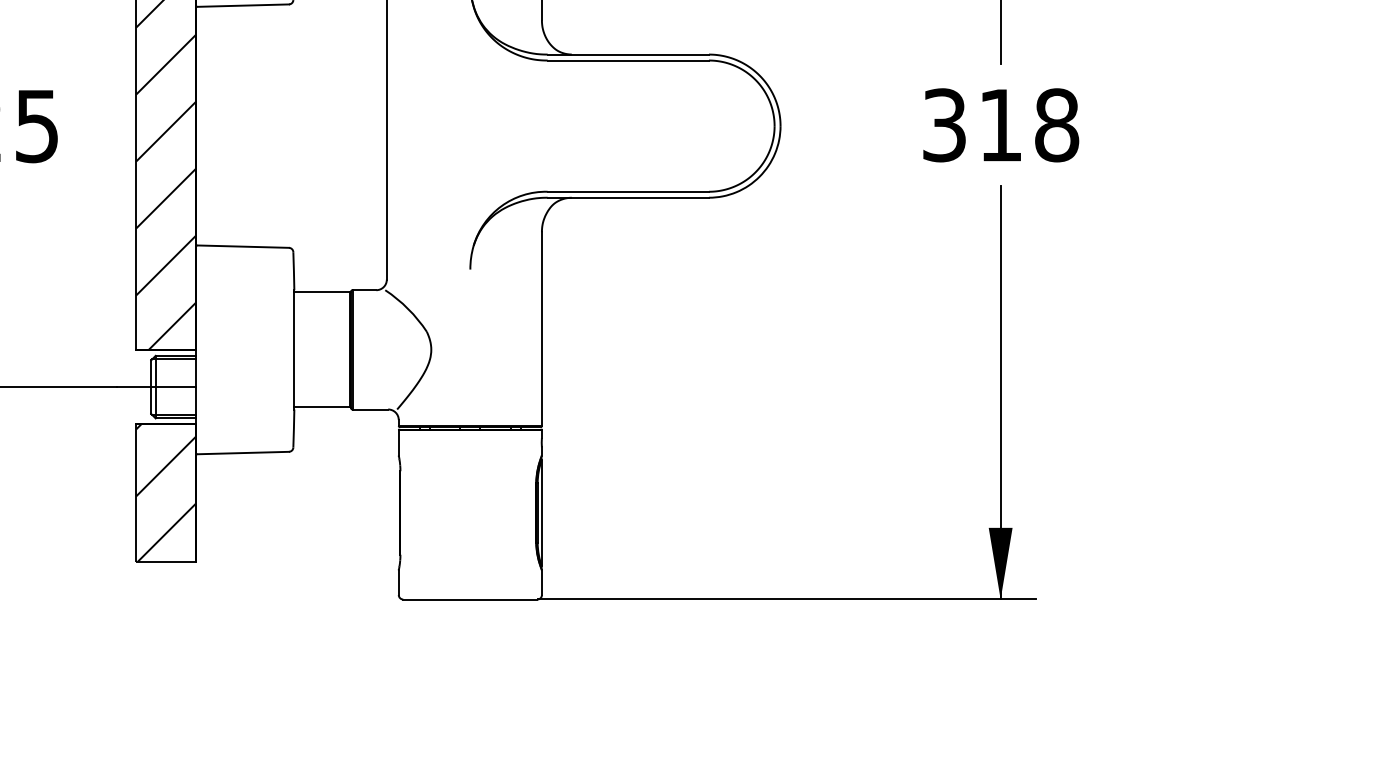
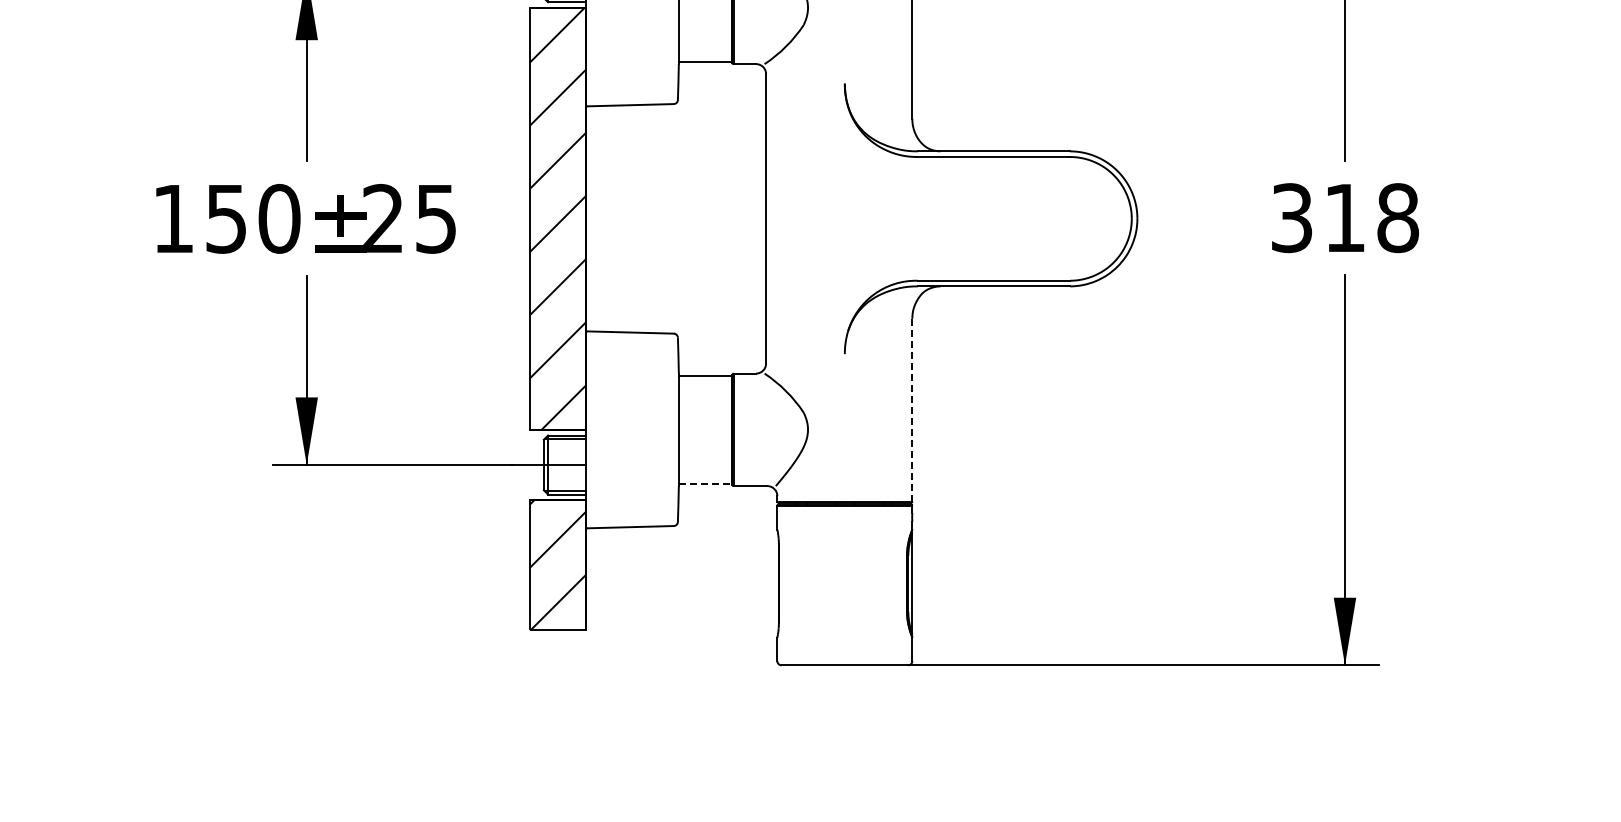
line: (542, 328) -> (912, 409), solid -> dashed
line: (322, 407) -> (705, 484), solid -> dashed

